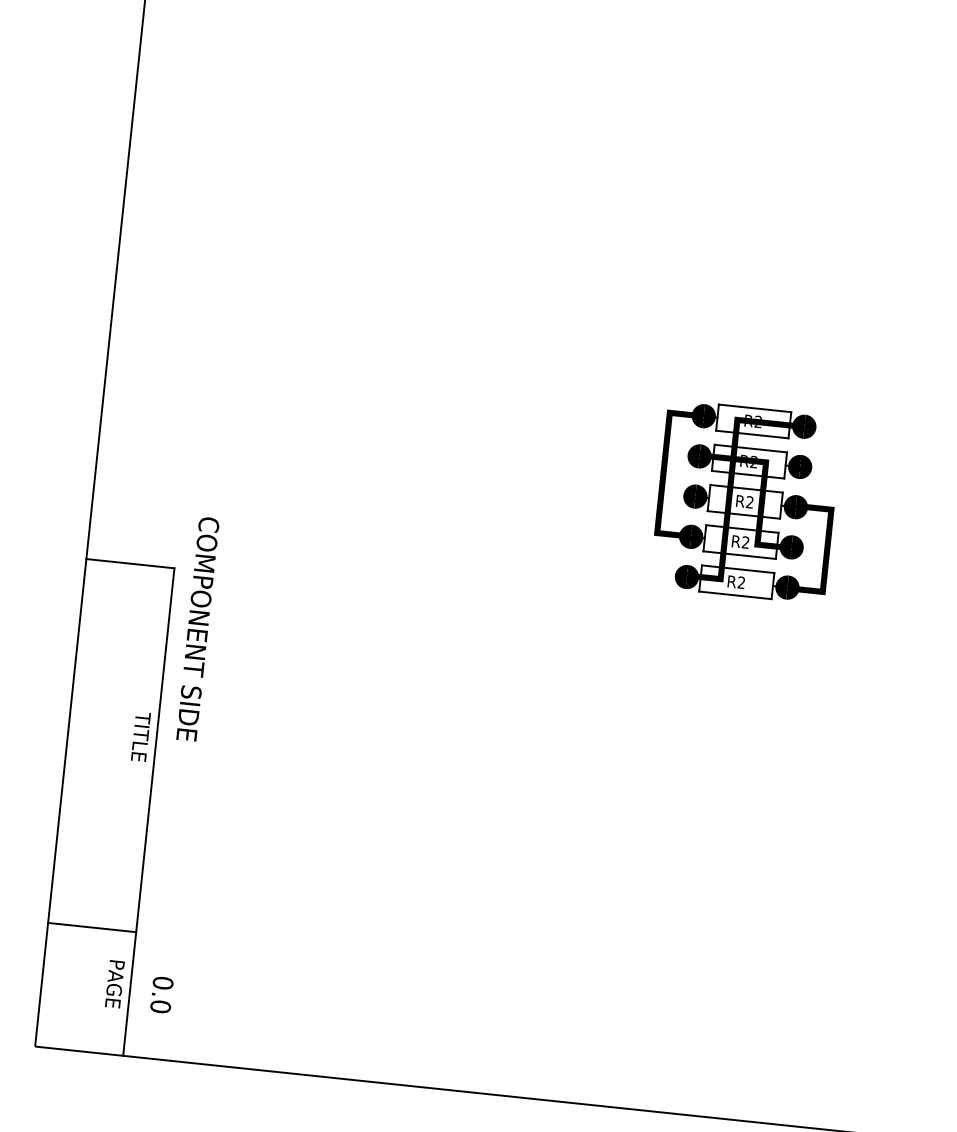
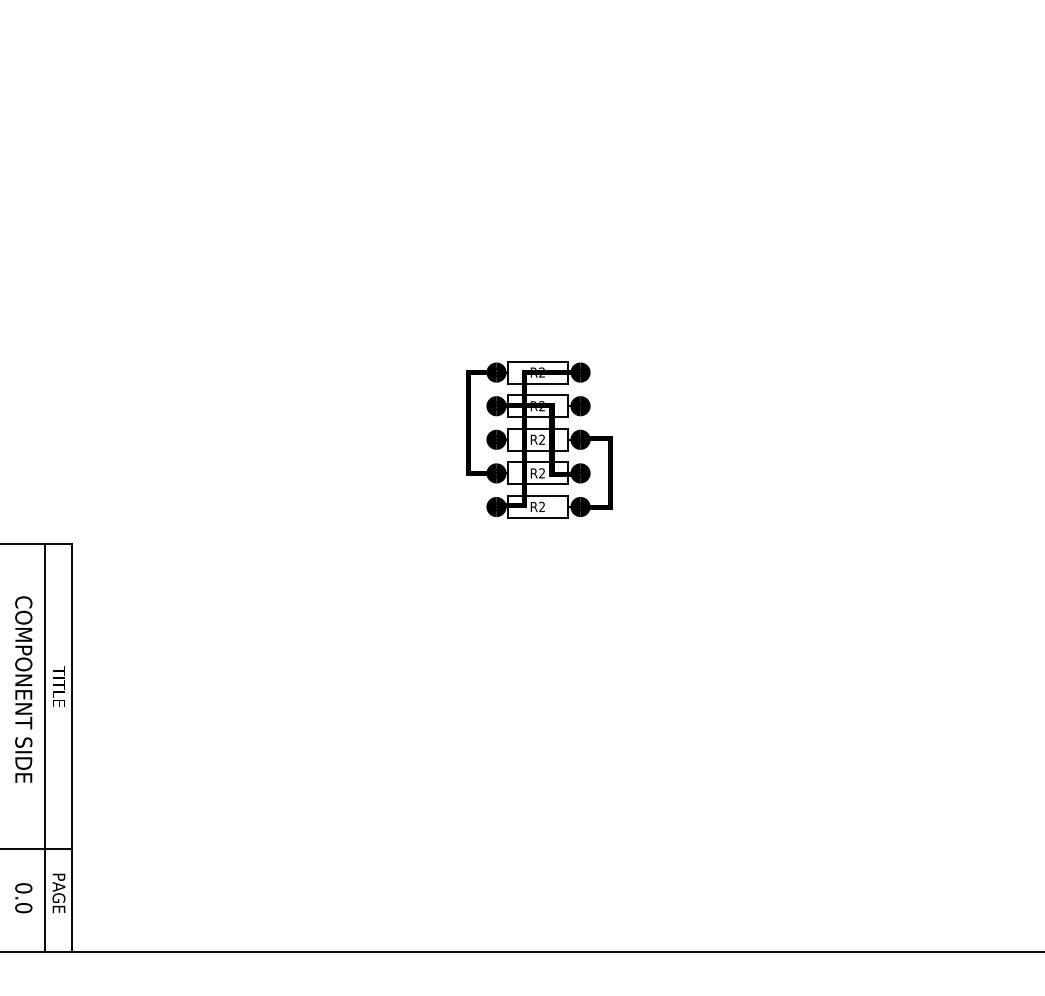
text: (197, 628) -> (23, 689), moved
line: (115, 807) -> (44, 747), added
text: (161, 995) -> (23, 898), moved

